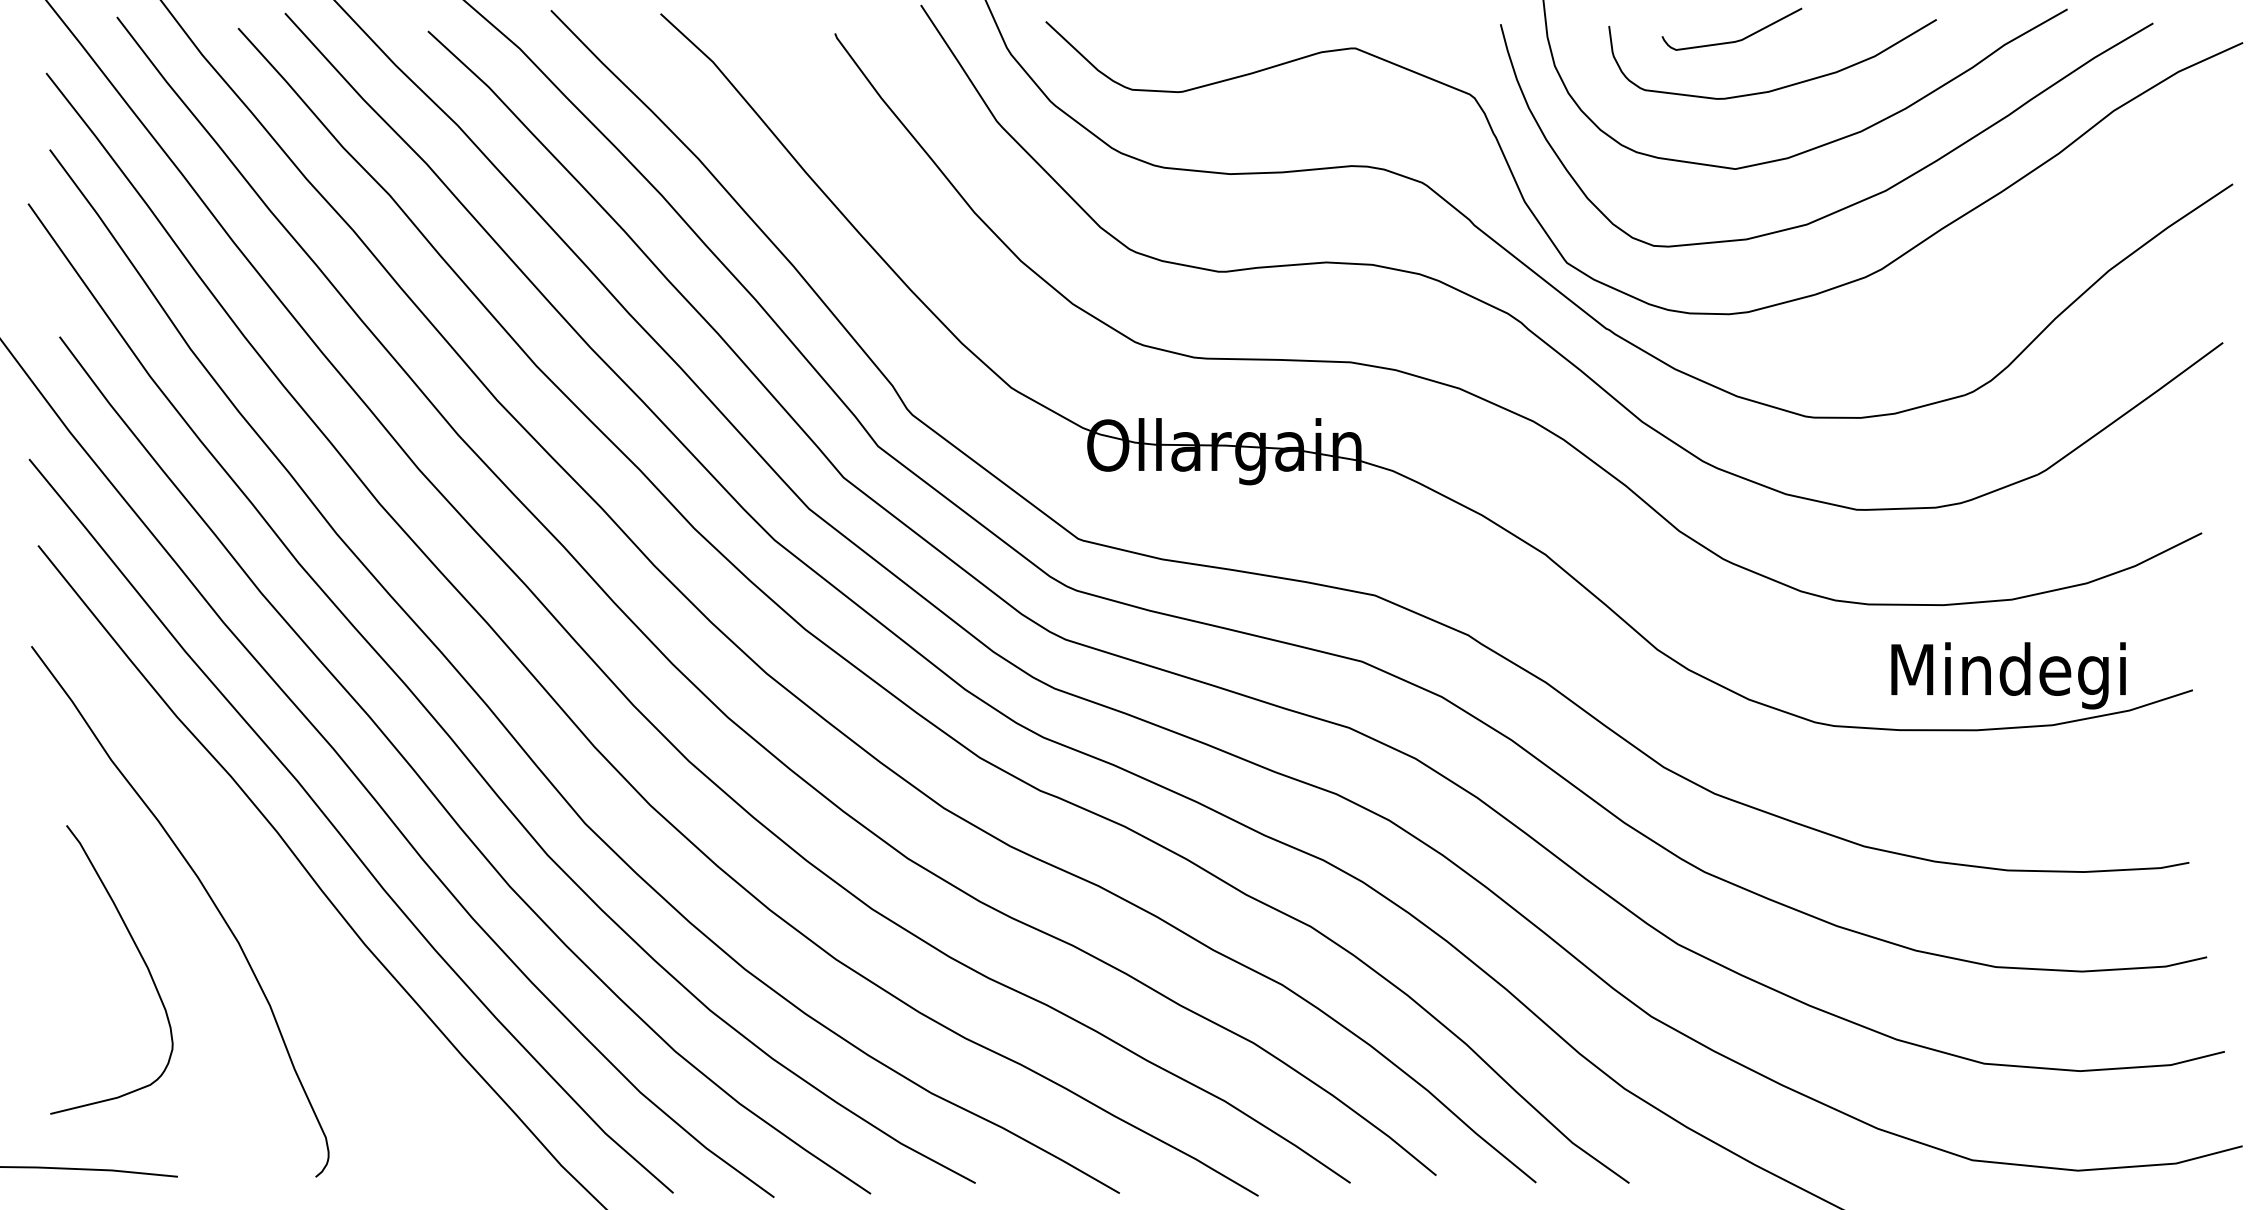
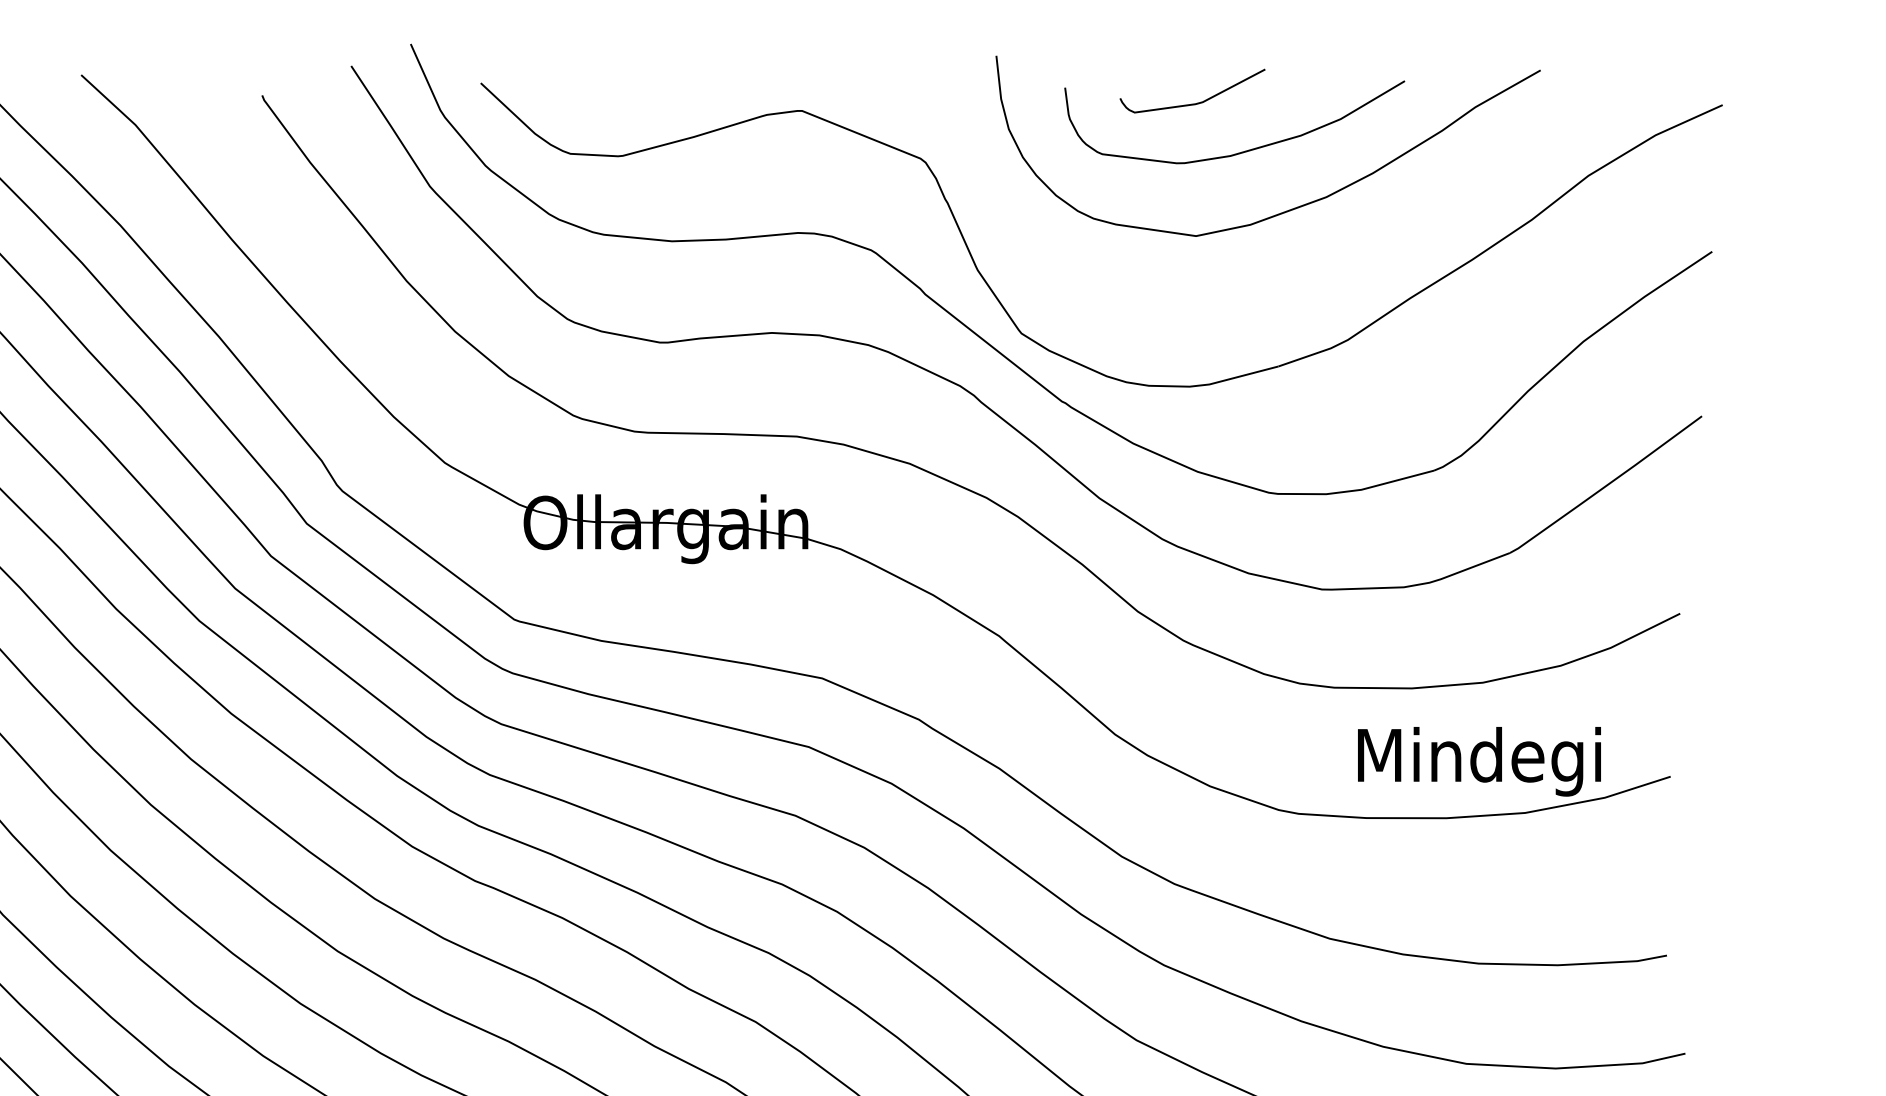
curve: (1857, 201) -> (1322, 269), removed

